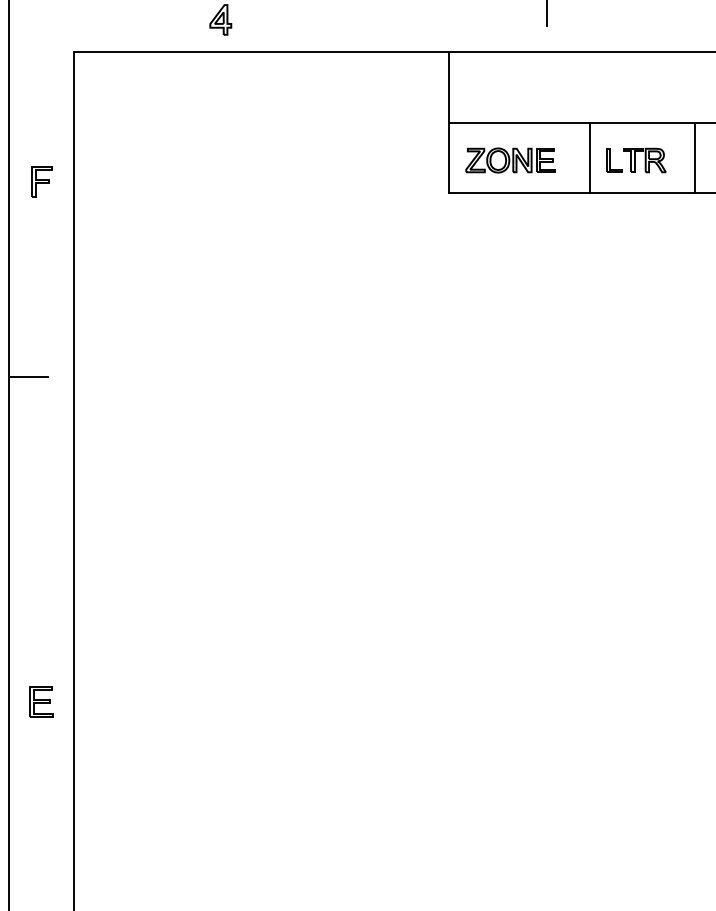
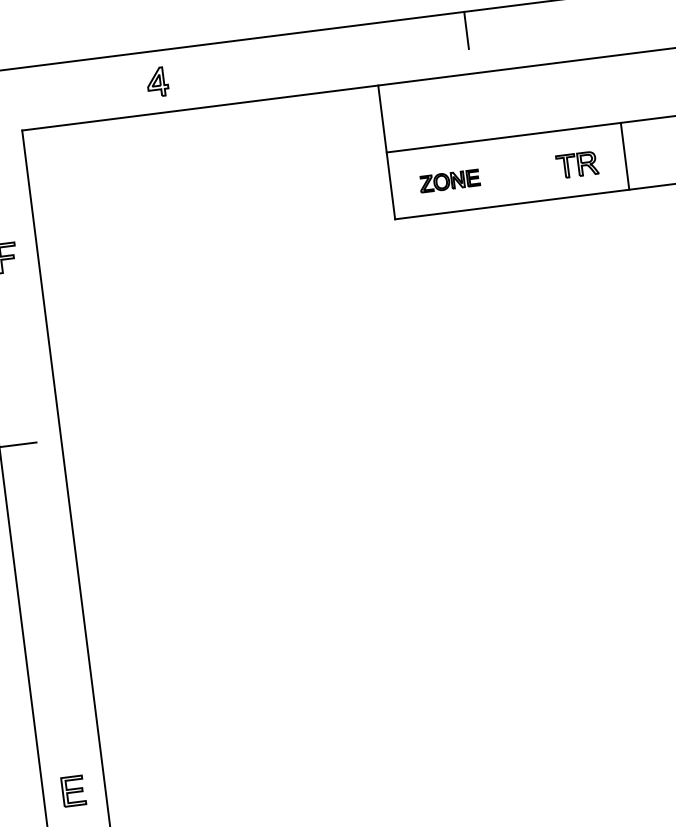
line: (589, 157) -> (524, 168), removed
part: (510, 160) -> (449, 181), size x0.7
part: (614, 160) -> (548, 168), removed
part: (41, 701) -> (73, 790), moved

